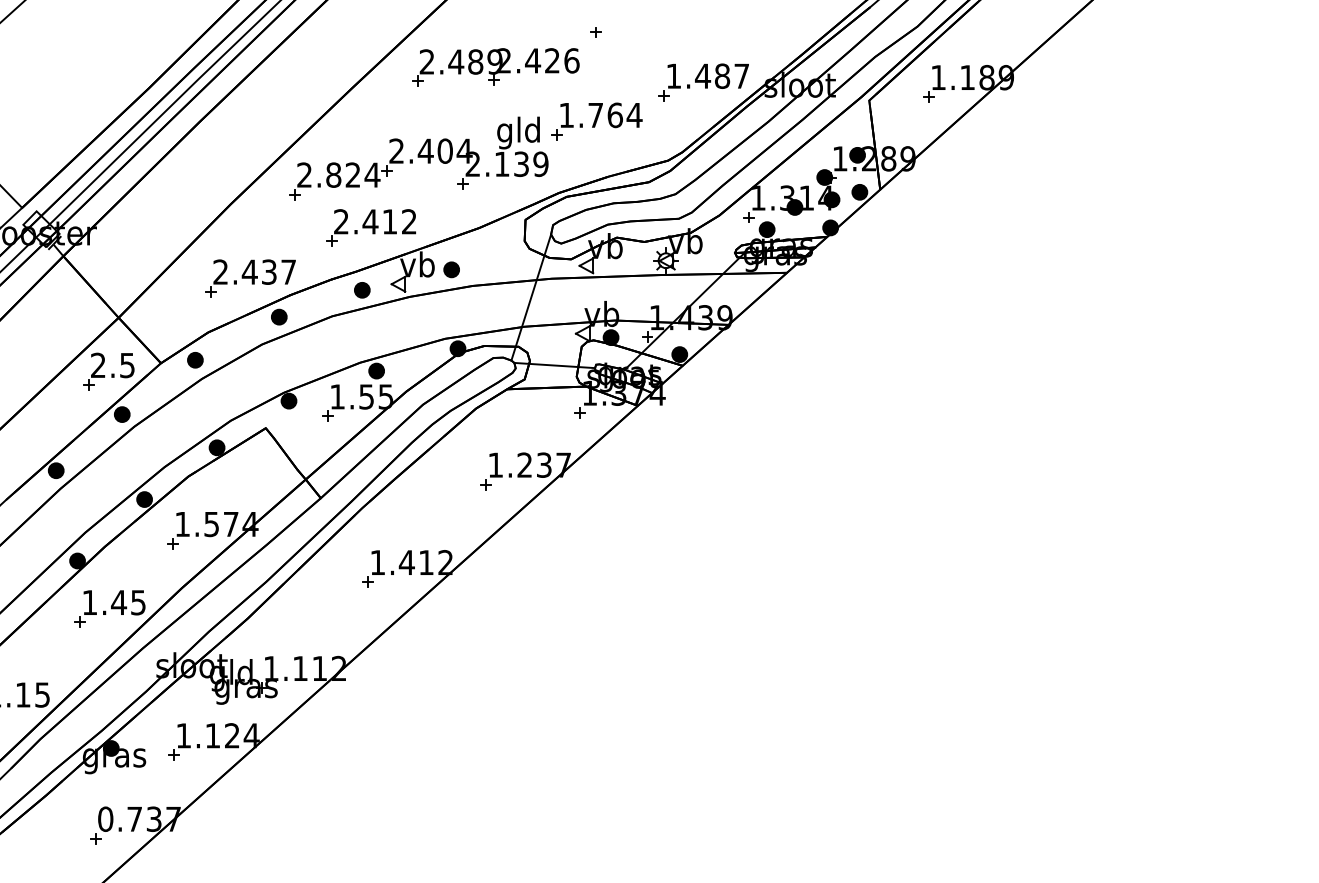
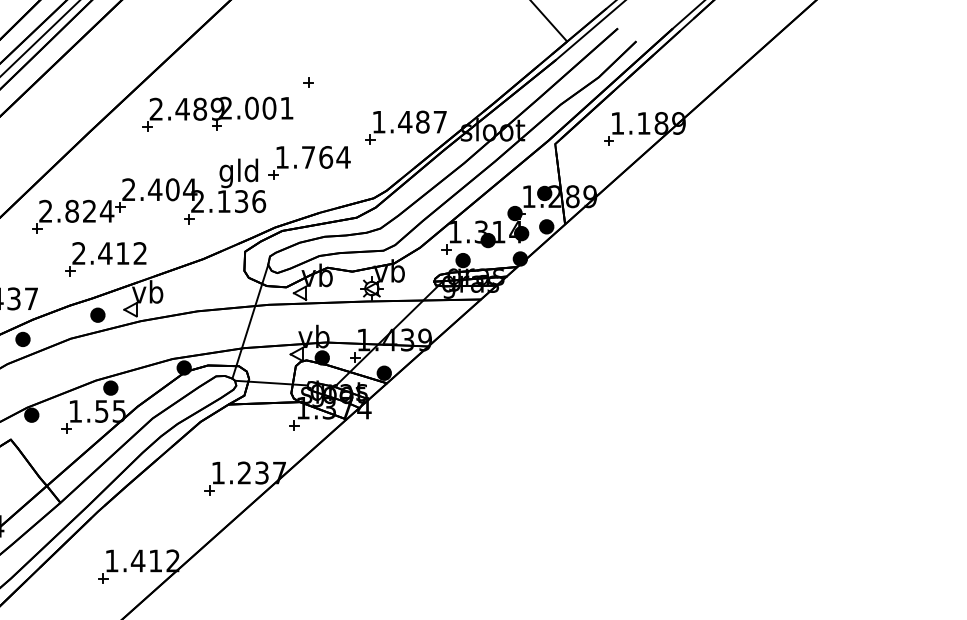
text: (552, 60) -> (269, 107), 2.426 -> 2.001
text: (540, 164) -> (258, 201), 2.139 -> 2.136
part: (451, 269) -> (178, 296), removed

